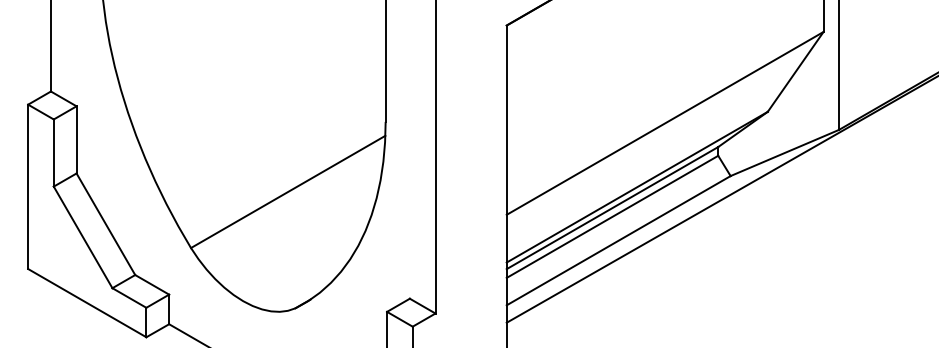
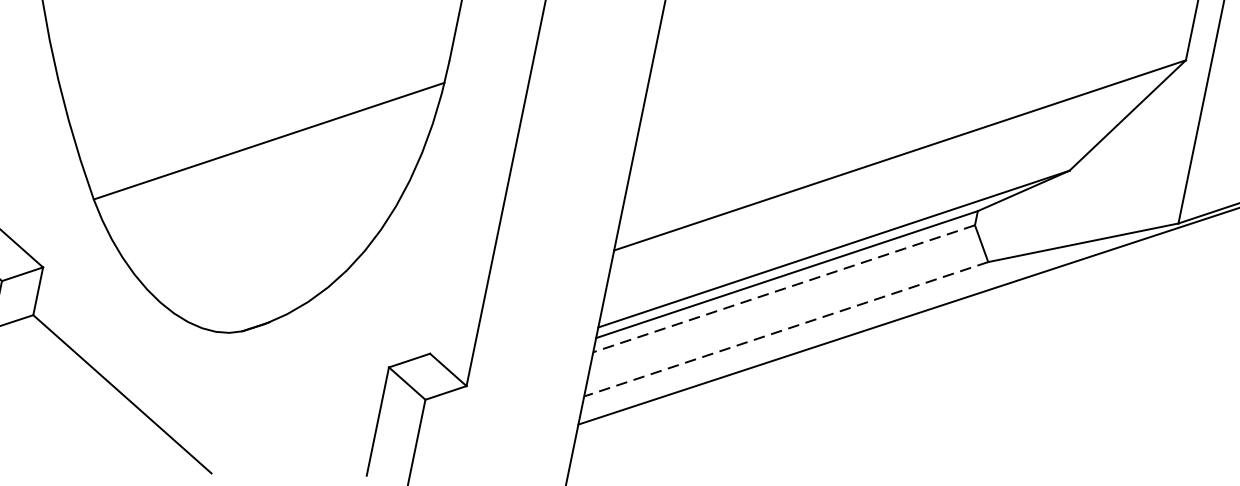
line: (612, 217) -> (783, 289), solid -> dashed
line: (618, 240) -> (785, 328), solid -> dashed

